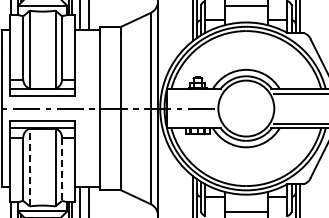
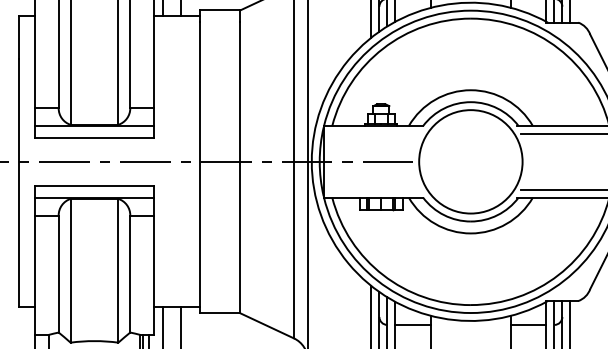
line: (29, 167) -> (70, 270), dashed -> solid
line: (62, 169) -> (131, 274), dashed -> solid

